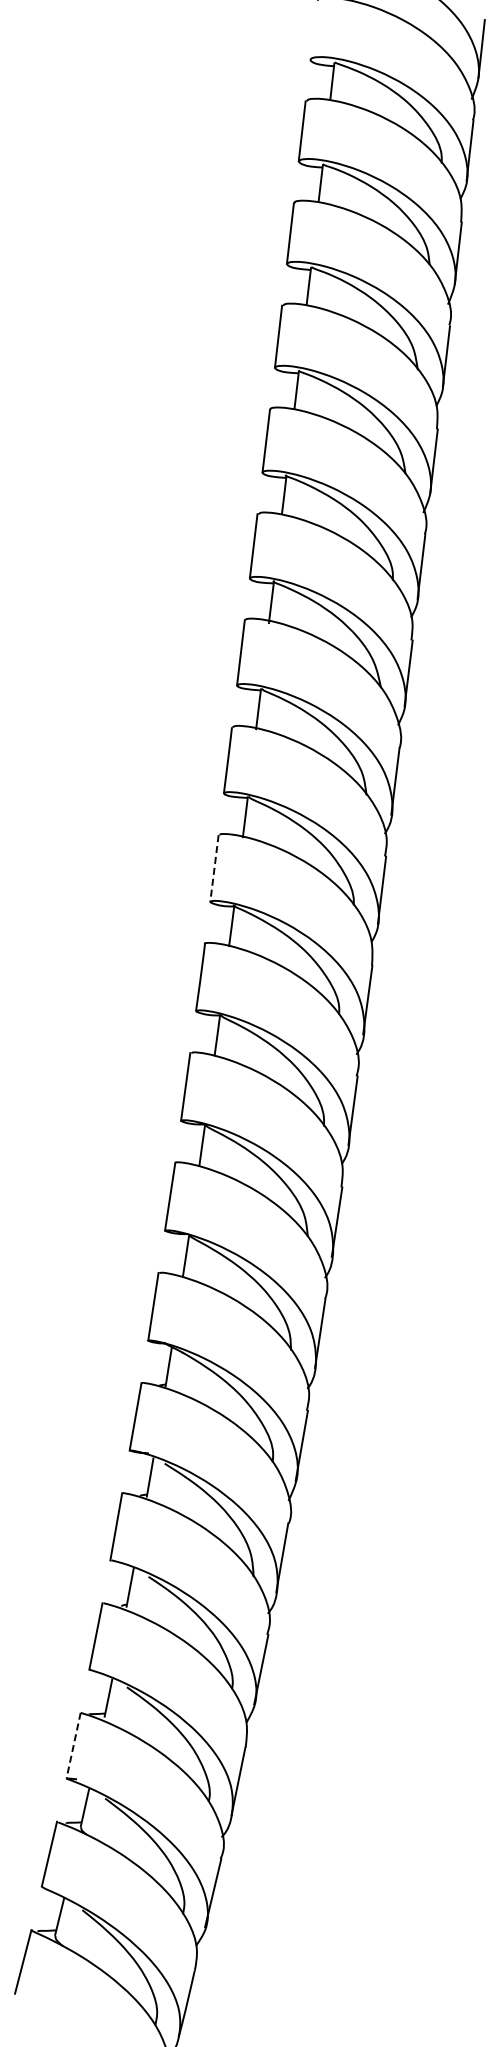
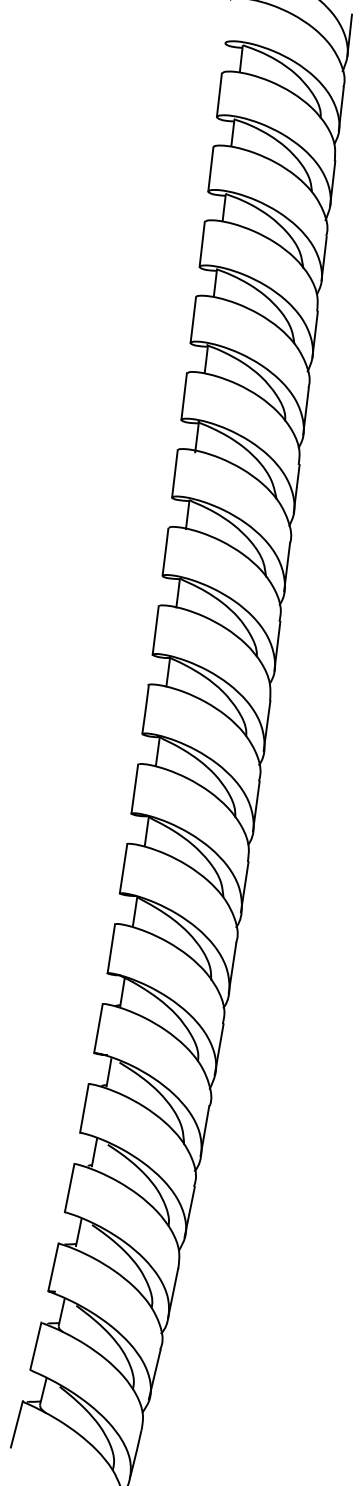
line: (214, 868) -> (155, 630), dashed -> solid
line: (73, 1745) -> (53, 1267), dashed -> solid

